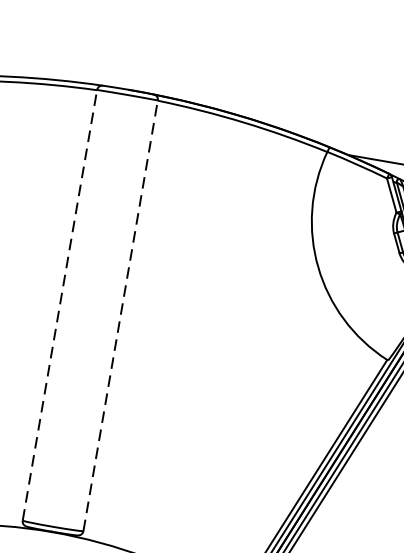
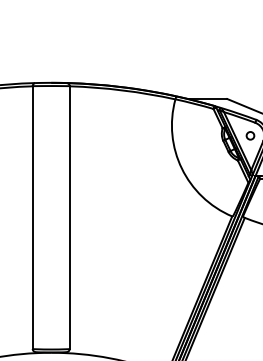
line: (59, 305) -> (32, 217), dashed -> solid
line: (120, 315) -> (69, 217), dashed -> solid

